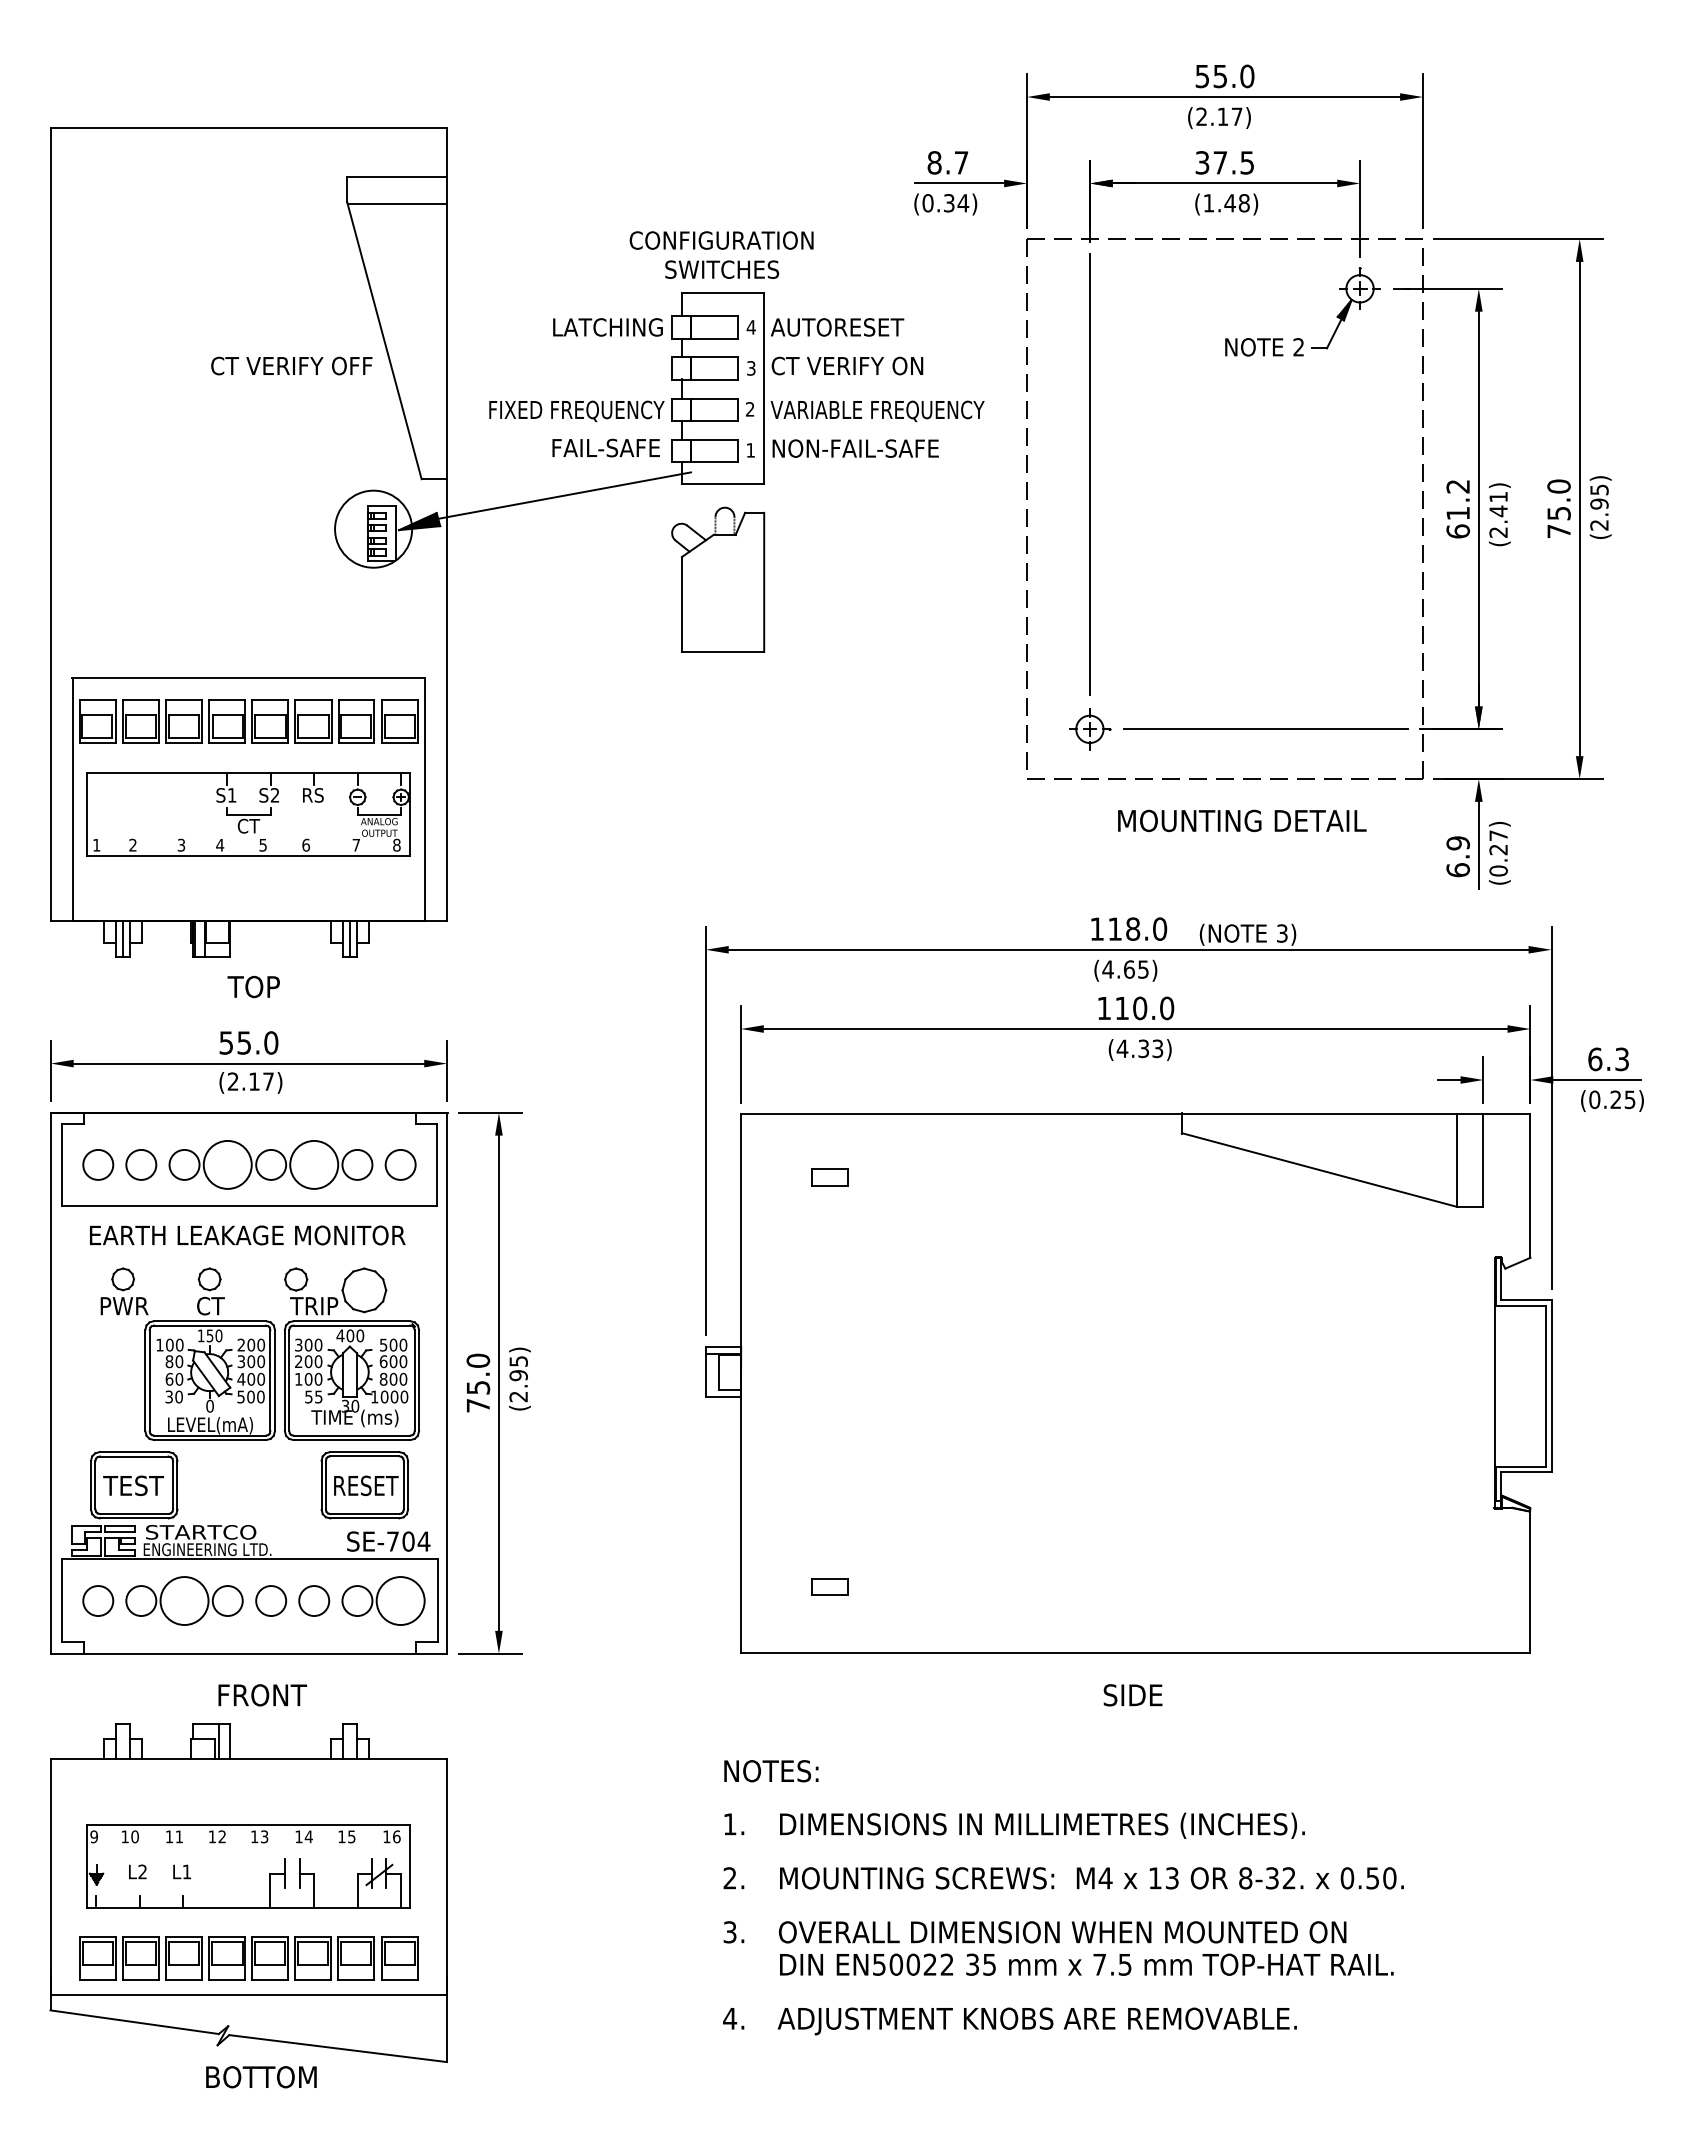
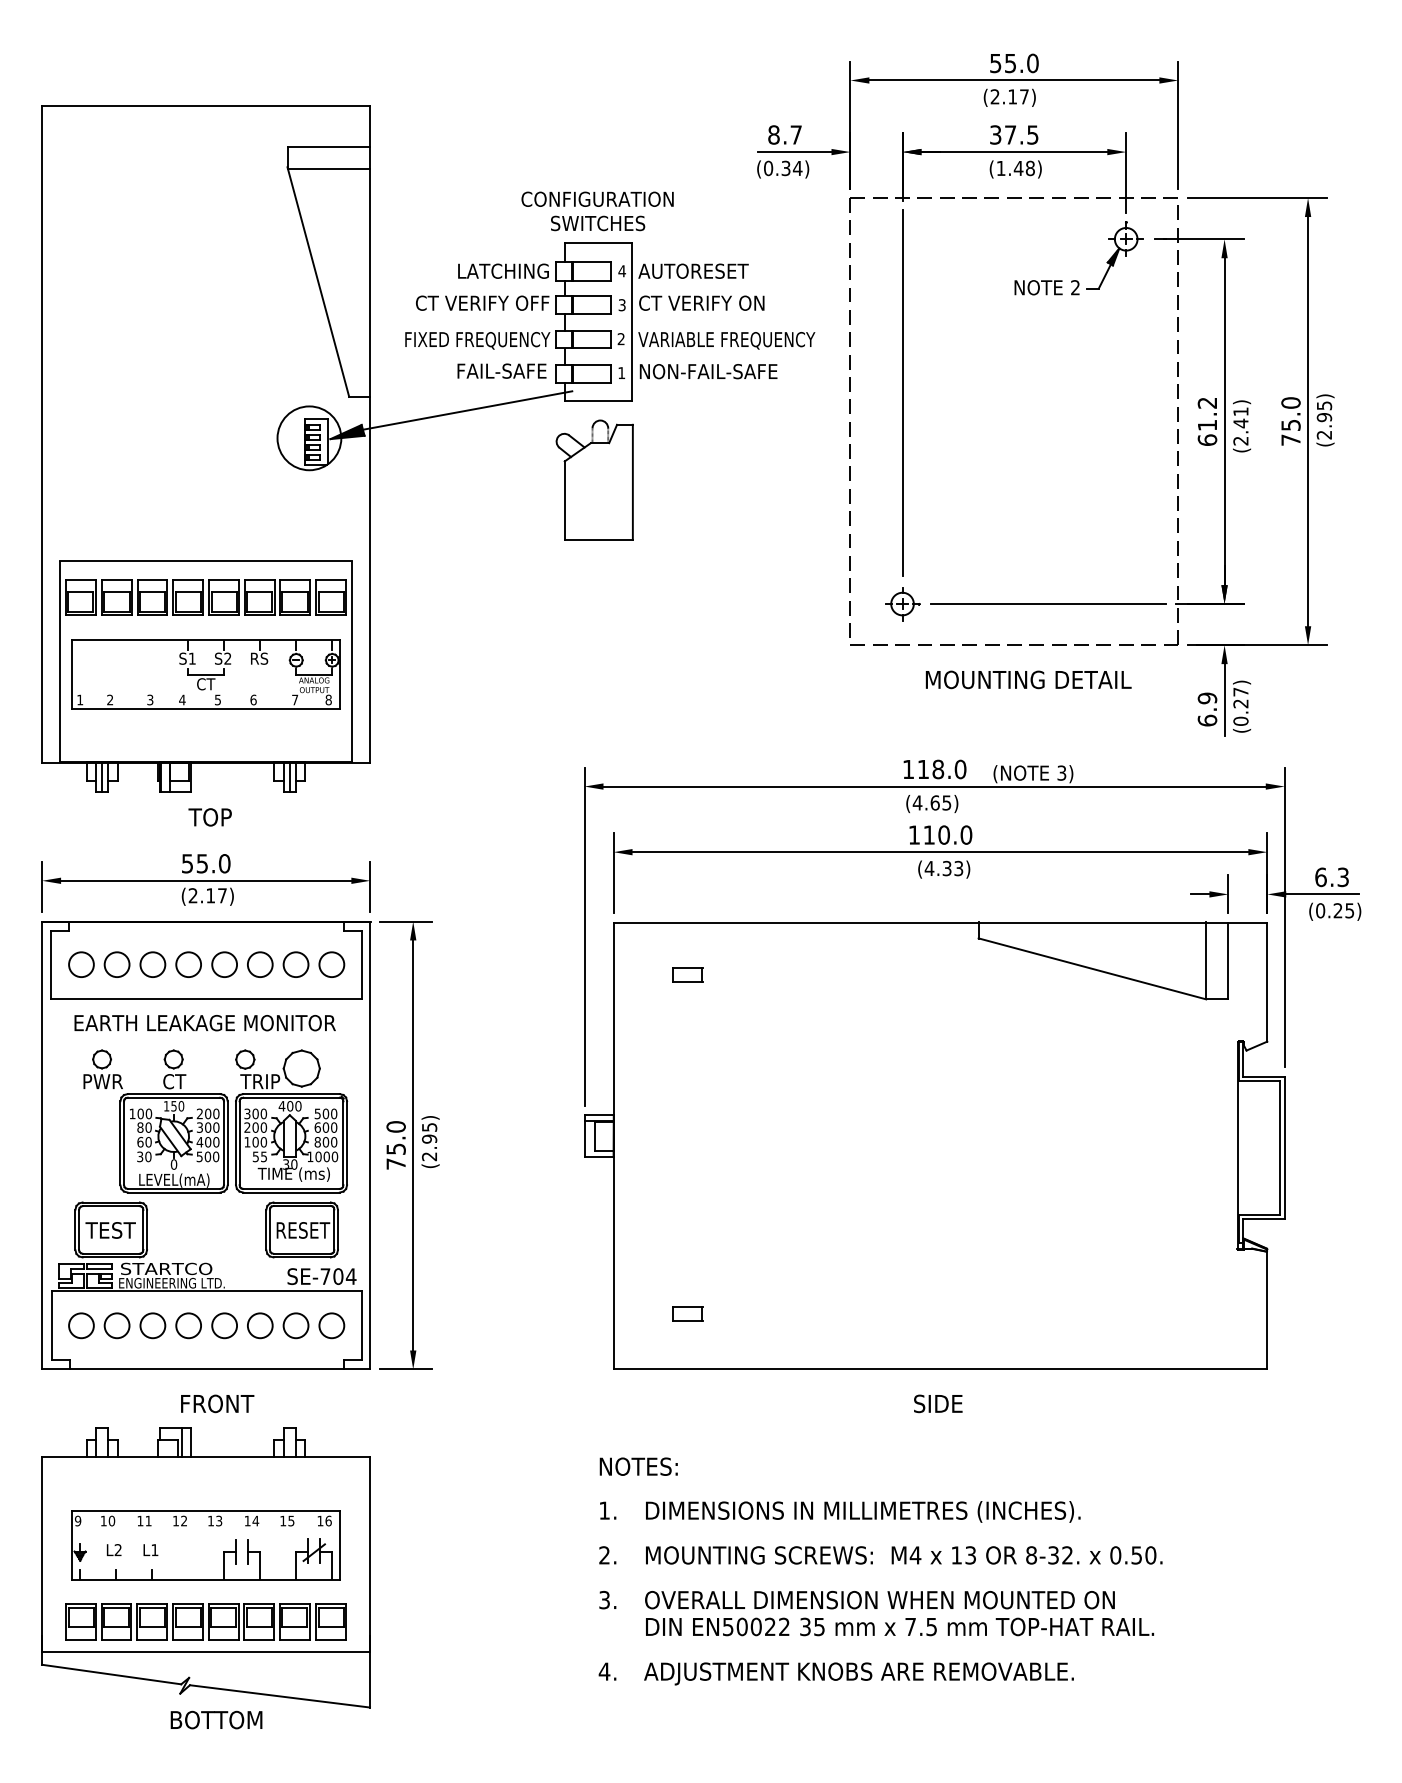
text: (291, 365) -> (482, 302), moved
circle: (227, 1164) -> (188, 964), size x0.62
circle: (314, 1164) -> (260, 964), size x0.62
circle: (184, 1601) -> (152, 1326), size x0.62
circle: (400, 1601) -> (331, 1326), size x0.62

